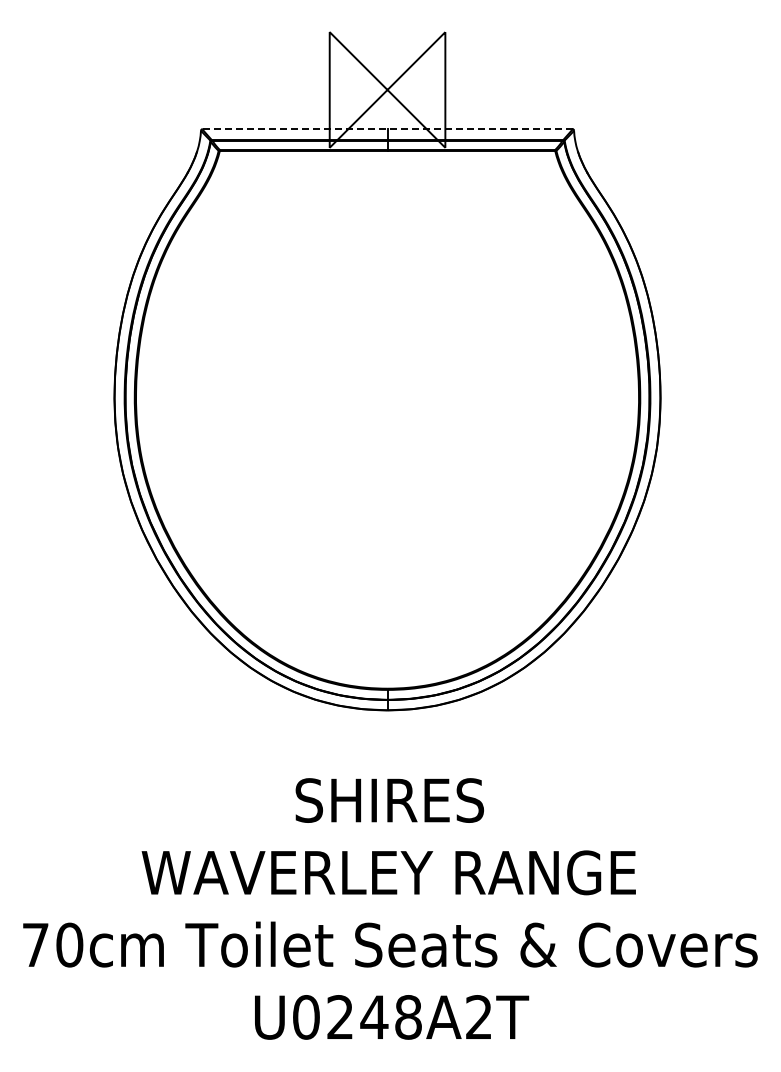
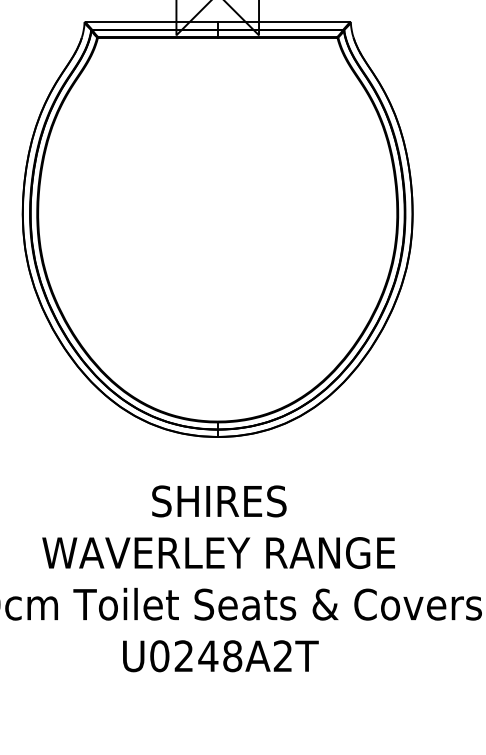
line: (387, 129) -> (217, 22), dashed -> solid

